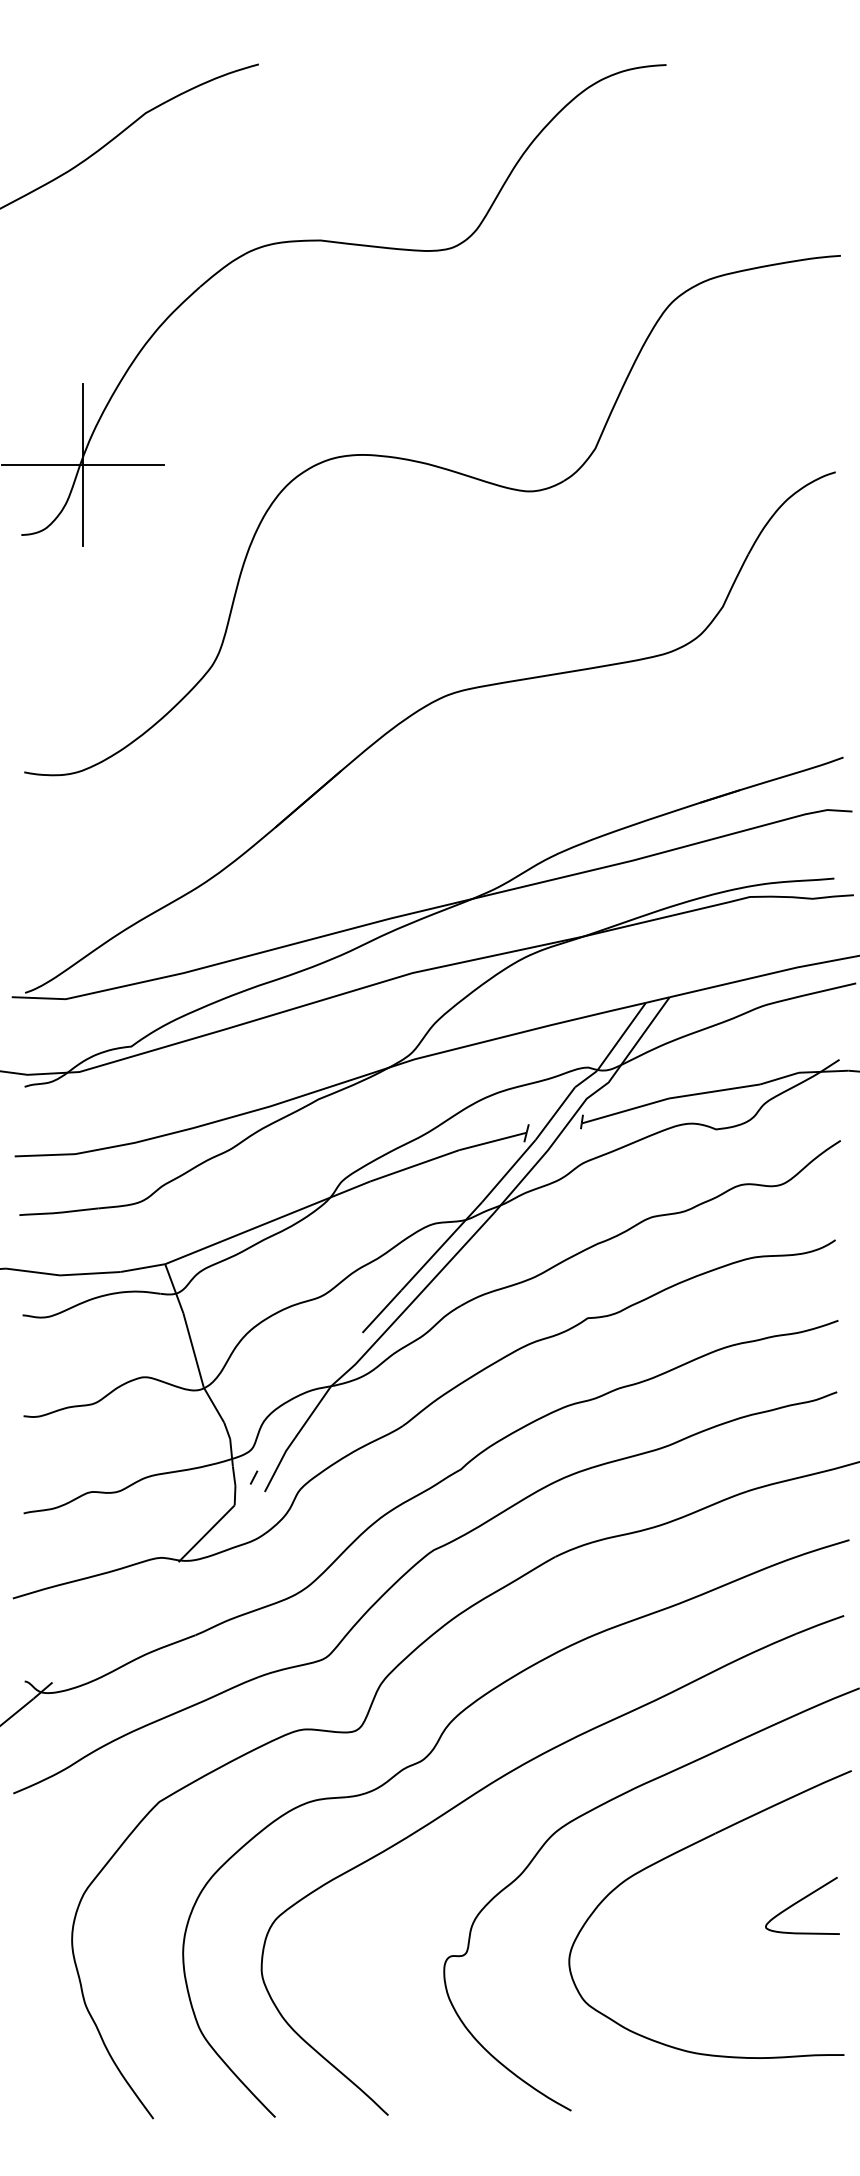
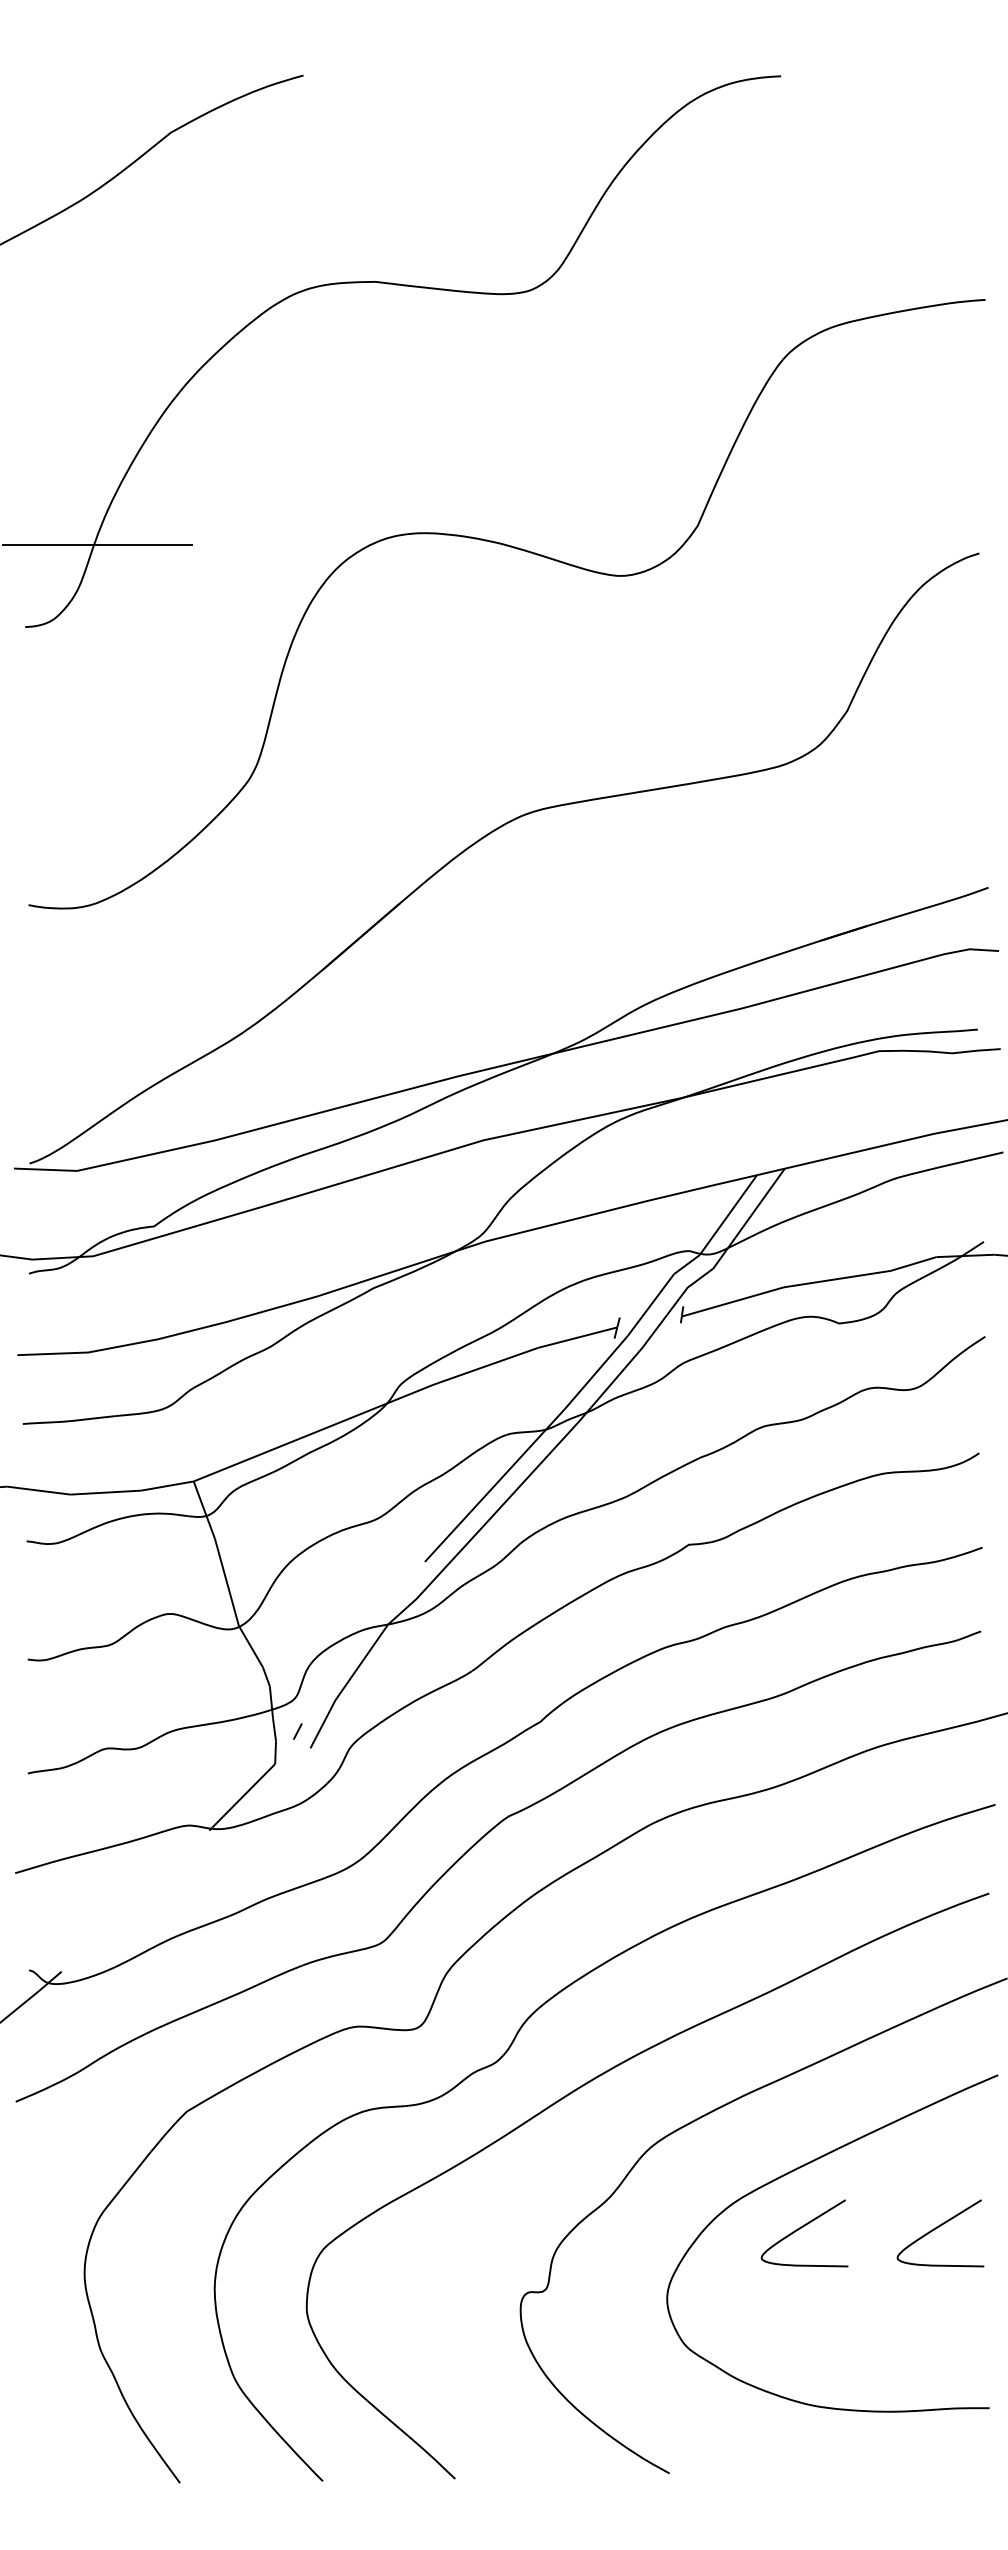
line: (83, 464) -> (97, 544), removed
curve: (683, 1902) -> (801, 2229), added

